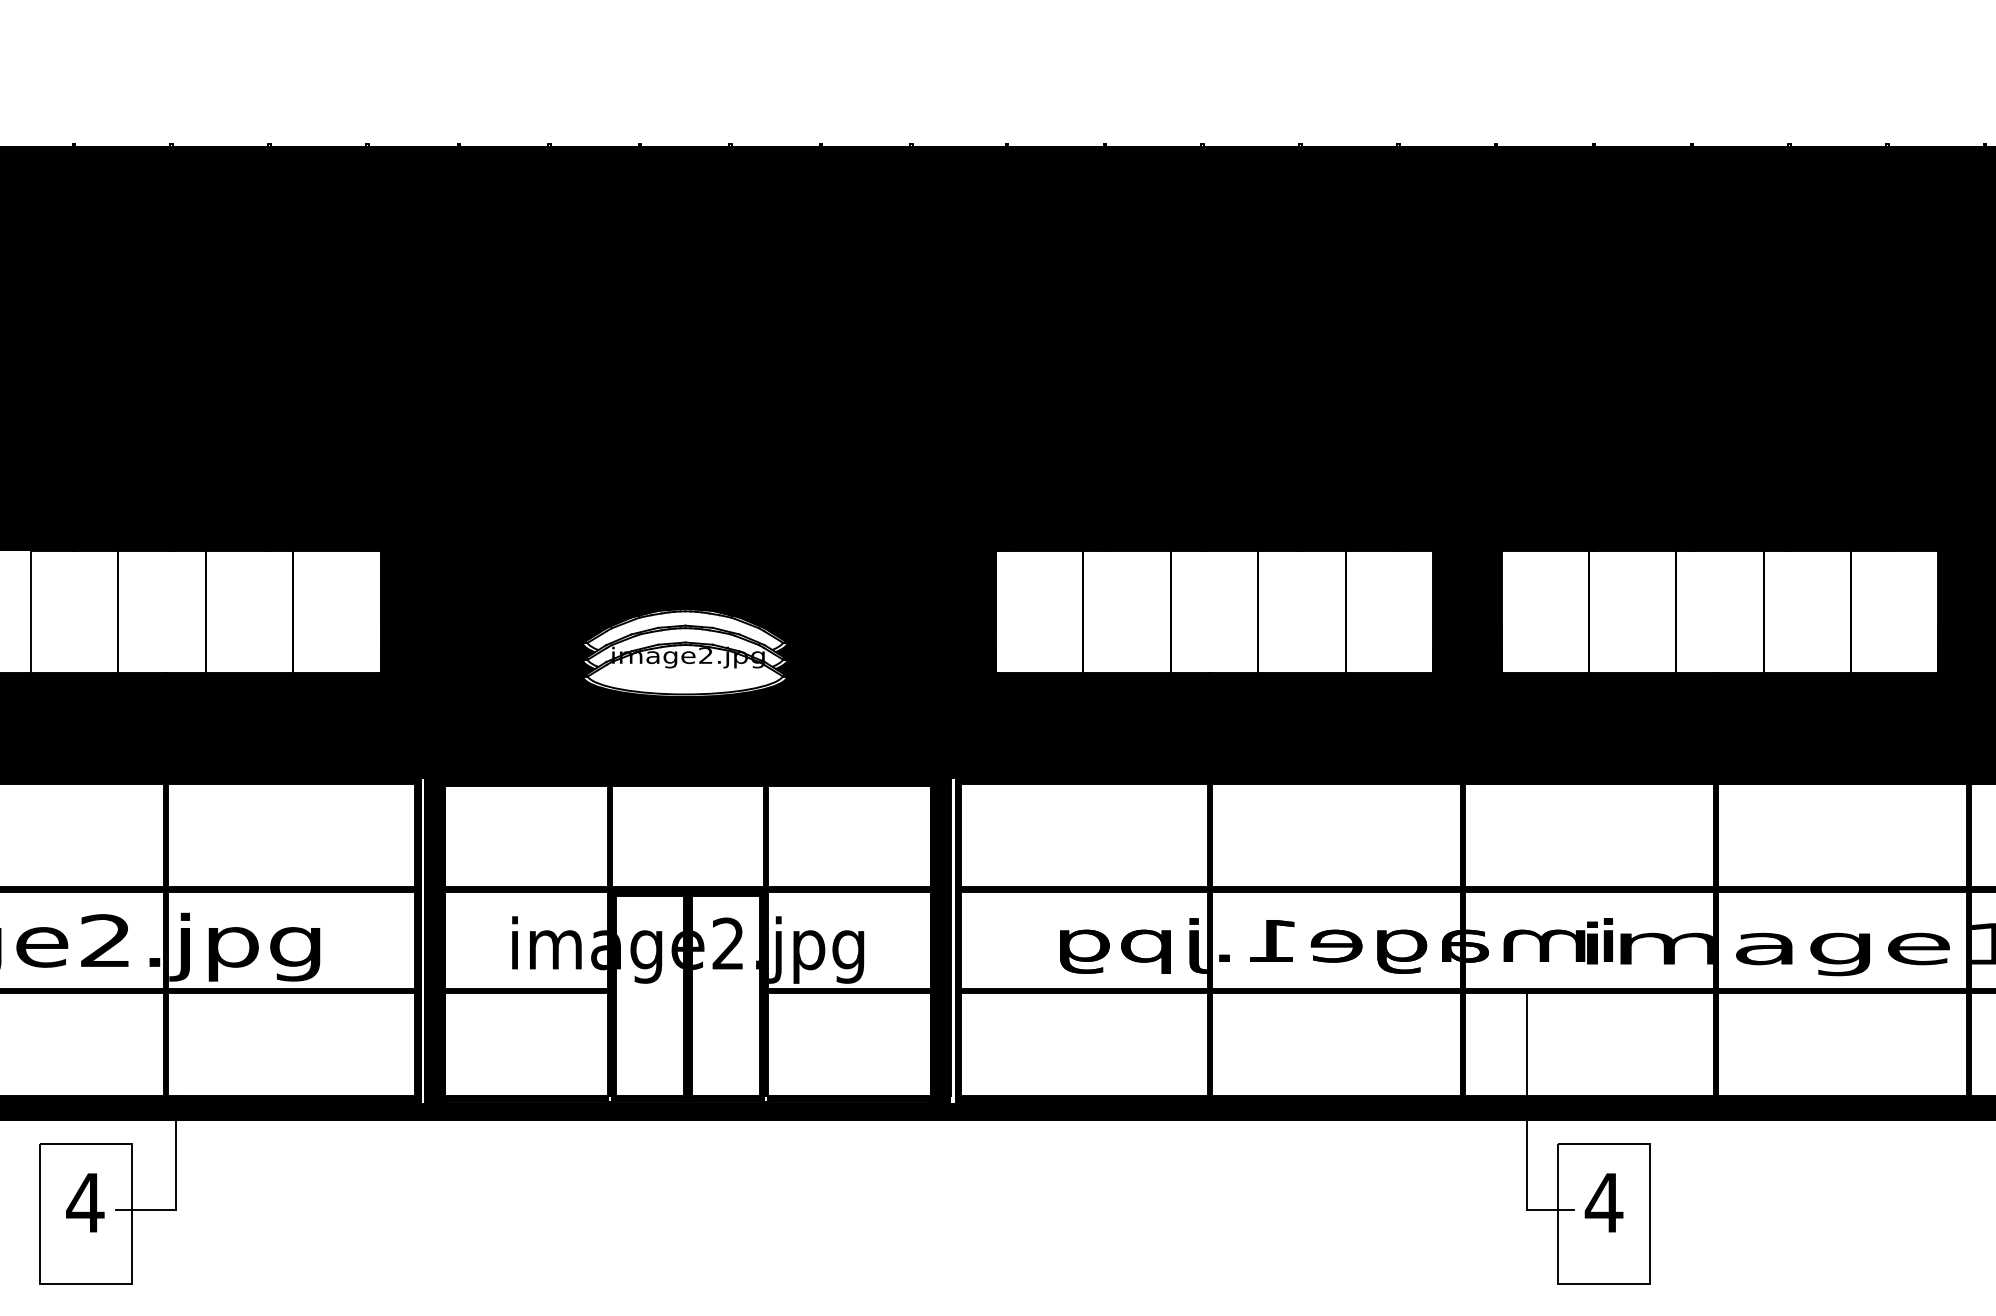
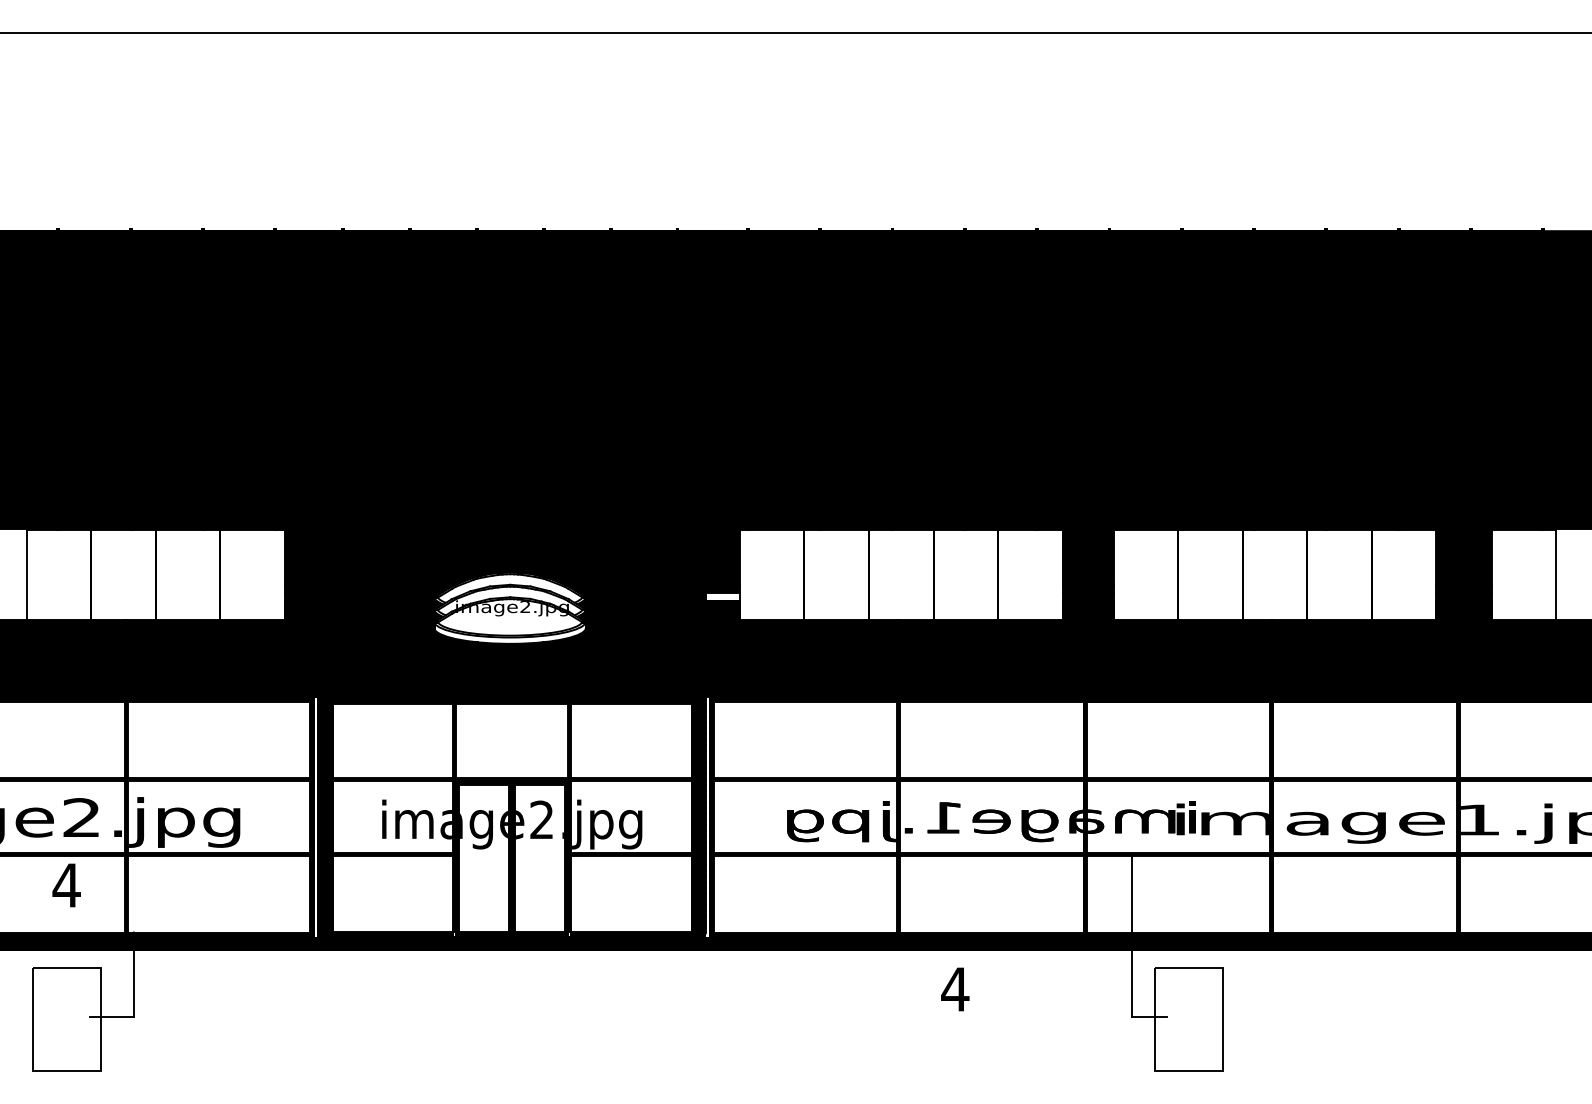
fill: (972, 641) -> (722, 596), removed
fill: (684, 690) -> (509, 632), removed
text: (85, 1202) -> (66, 885), moved
text: (1604, 1202) -> (955, 989), moved

